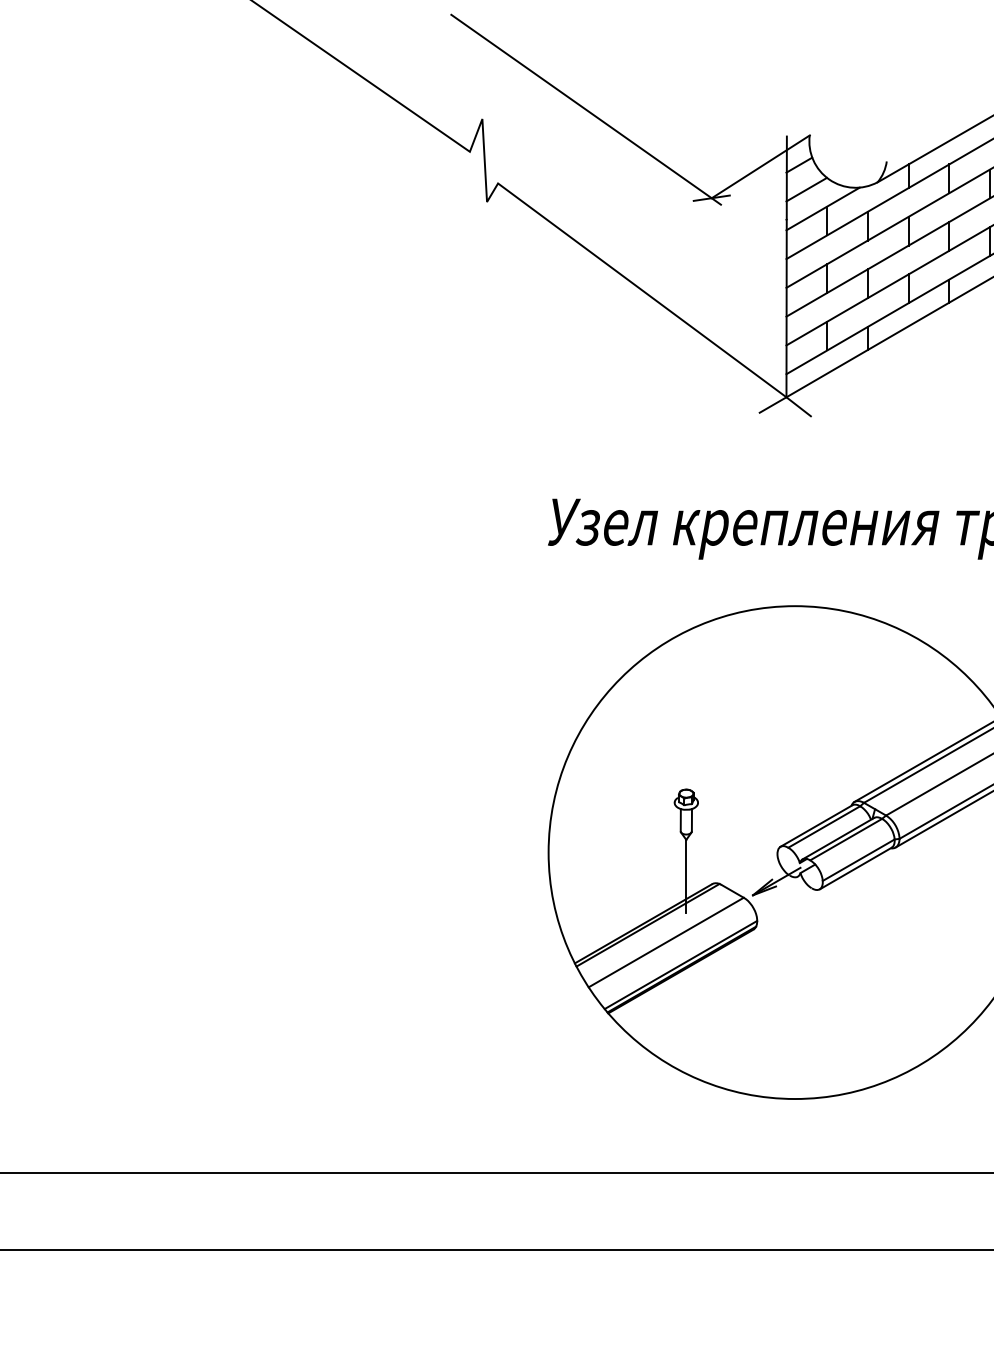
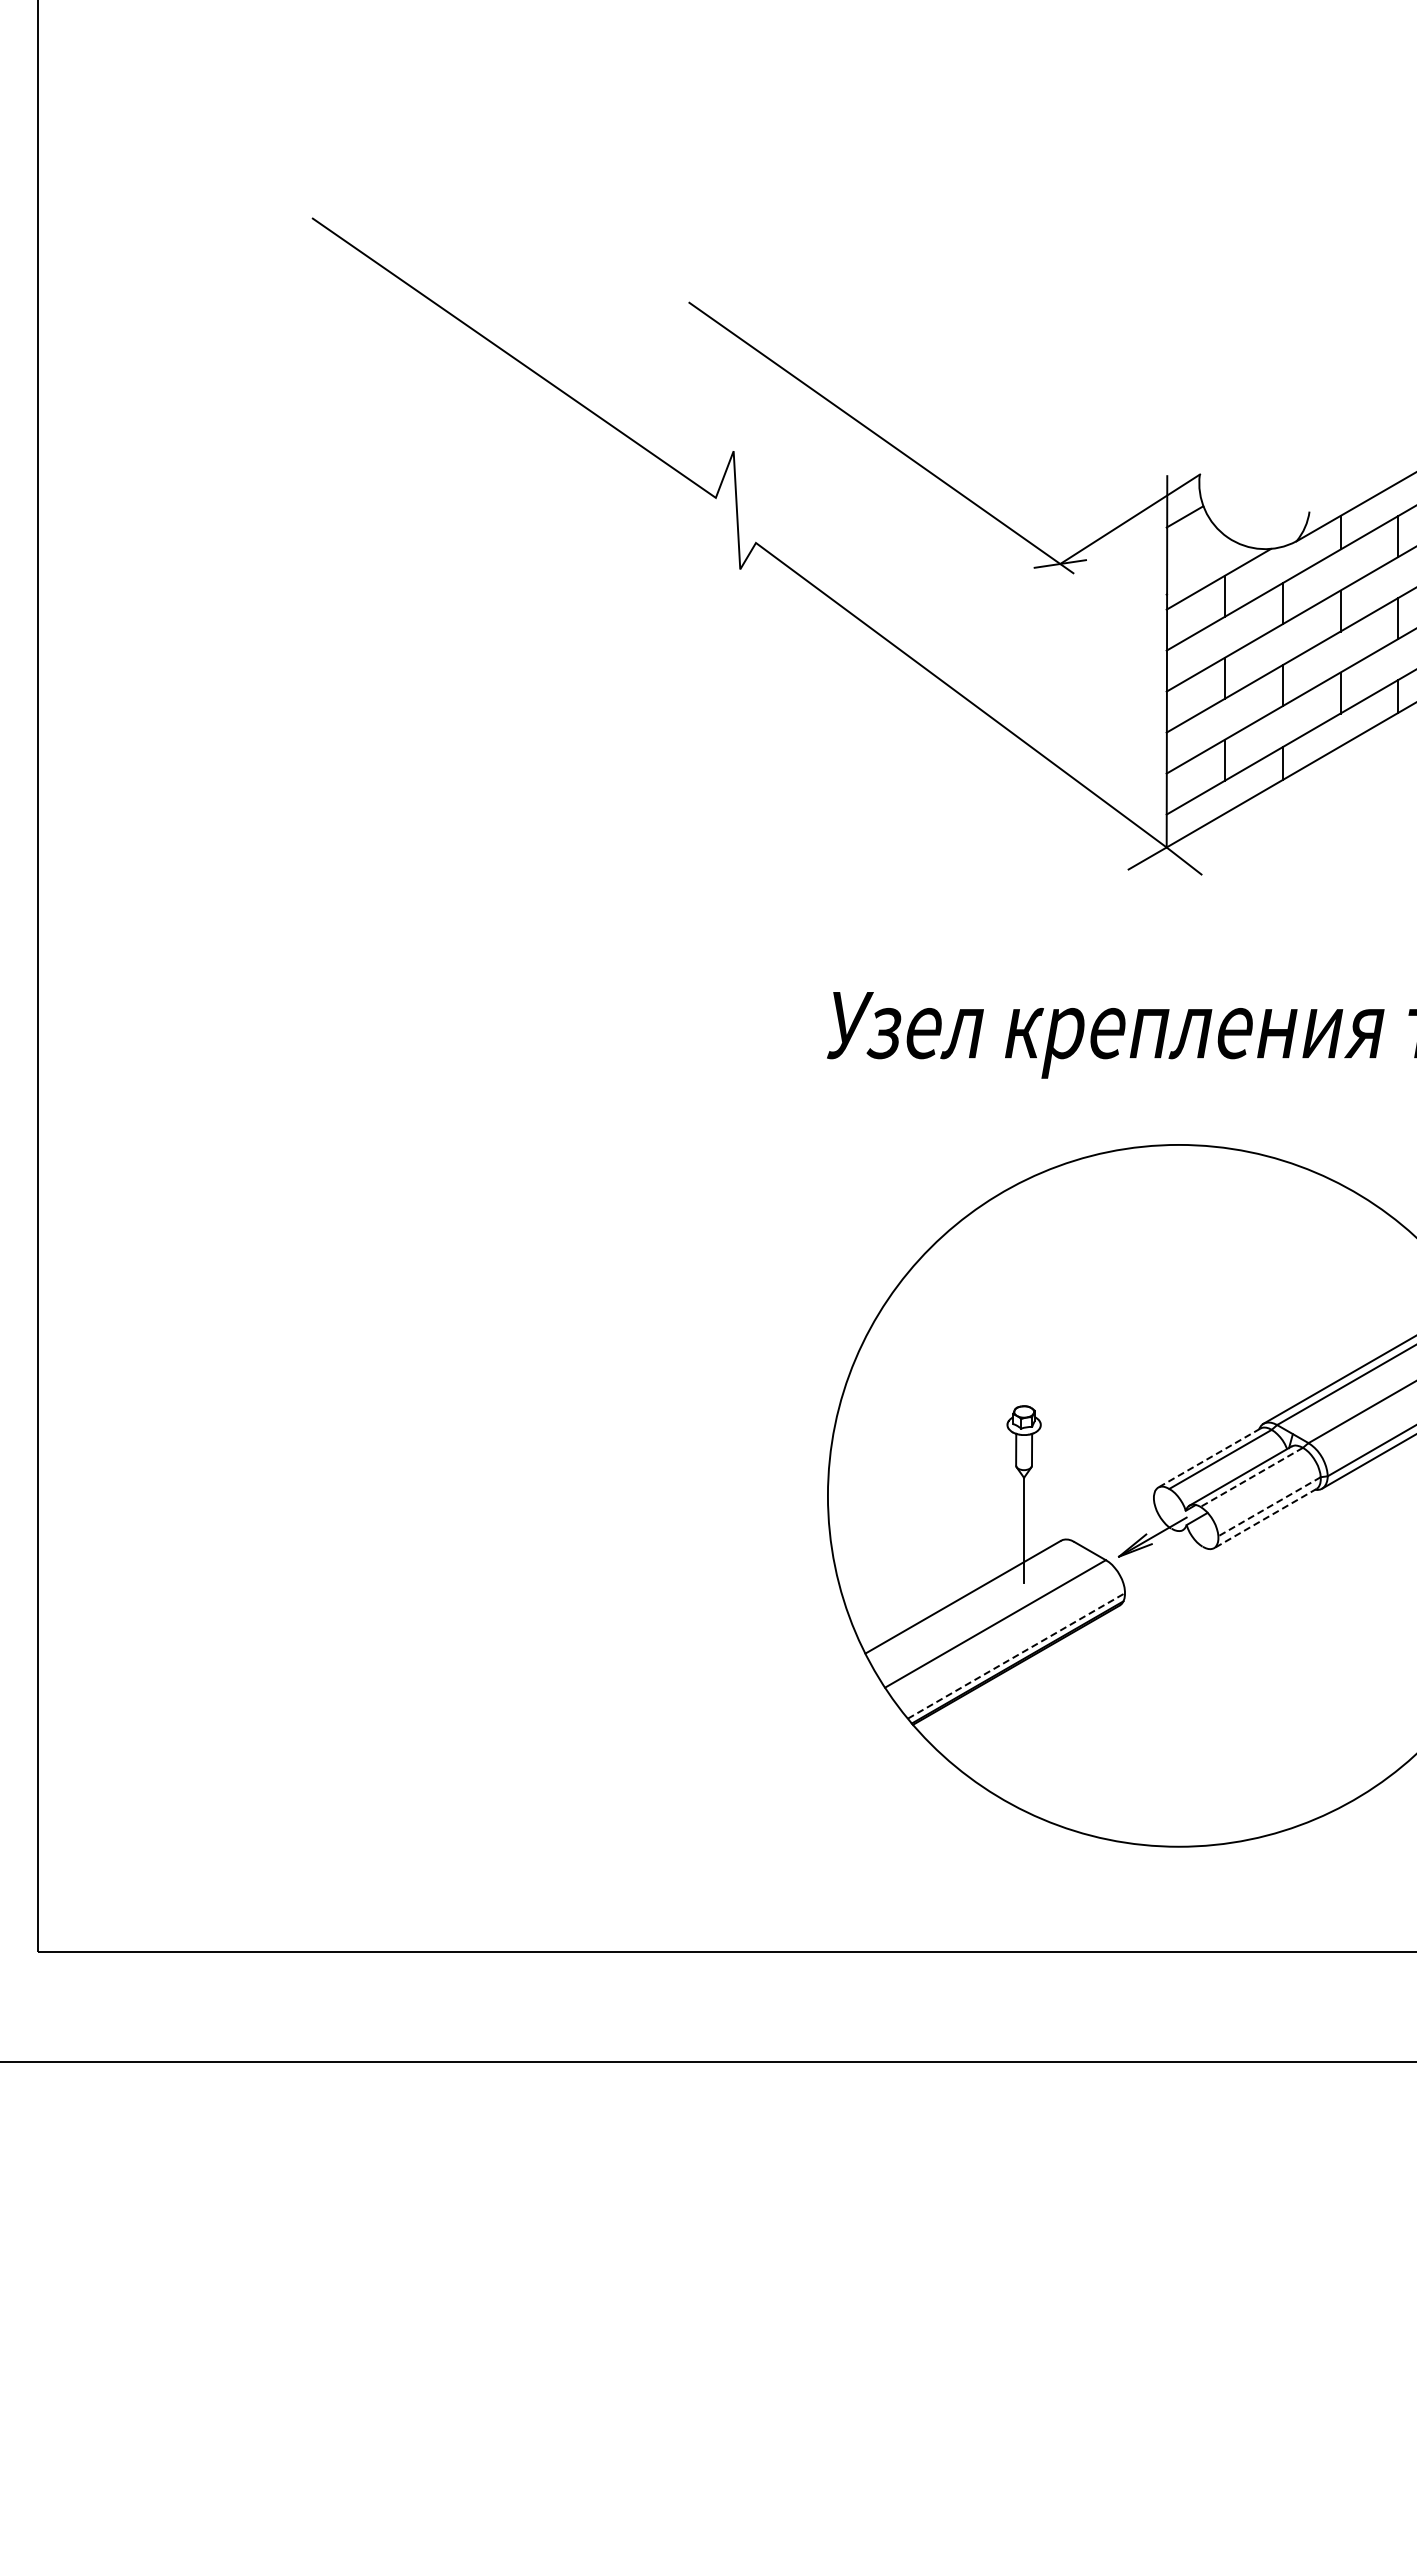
line: (806, 189) -> (1195, 551), removed
line: (815, 826) -> (1208, 1458), solid -> dashed
line: (846, 839) -> (1251, 1477), solid -> dashed
line: (858, 860) -> (1269, 1506), solid -> dashed
line: (855, 868) -> (1265, 1518), solid -> dashed
line: (648, 925) -> (969, 1599), removed
line: (681, 964) -> (1016, 1655), solid -> dashed

